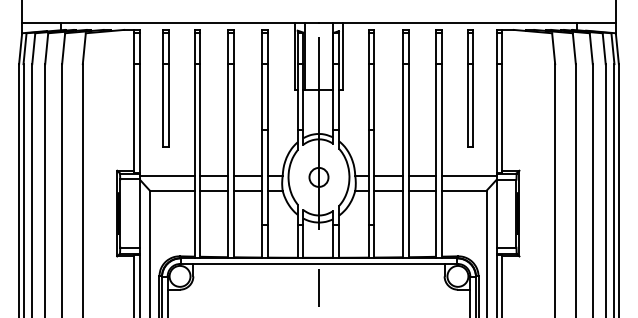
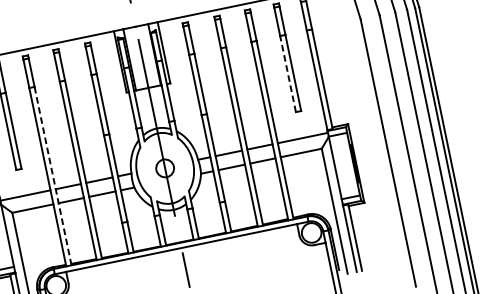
line: (467, 105) -> (287, 74), solid -> dashed
line: (200, 160) -> (53, 175), solid -> dashed

